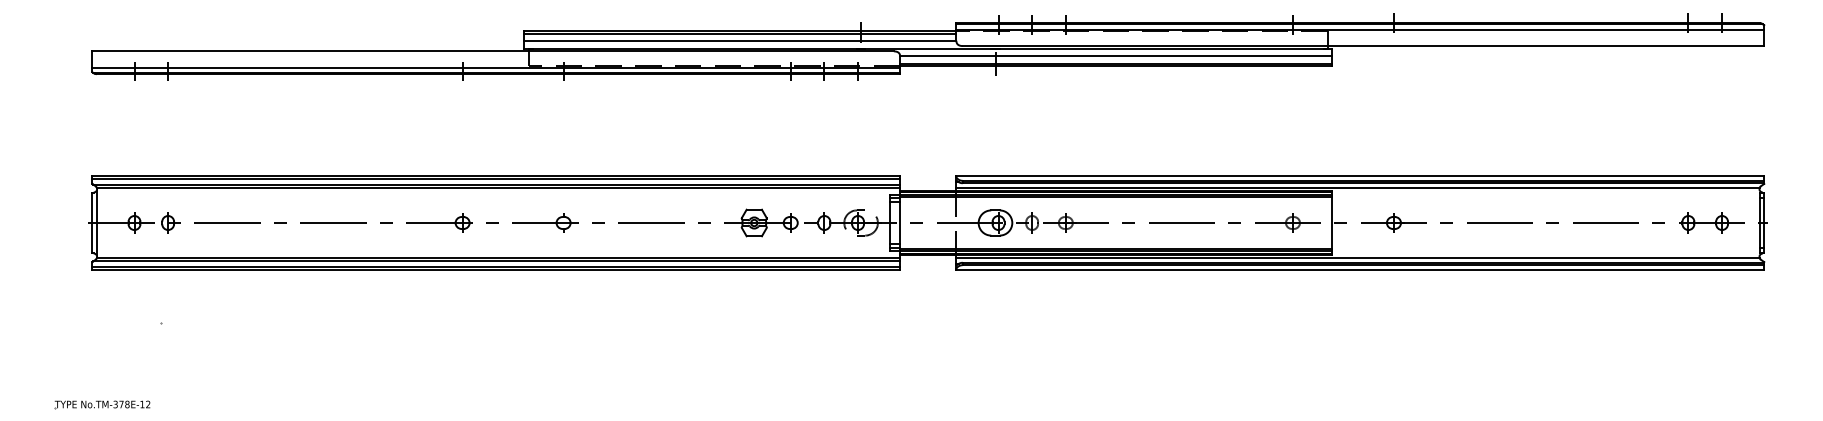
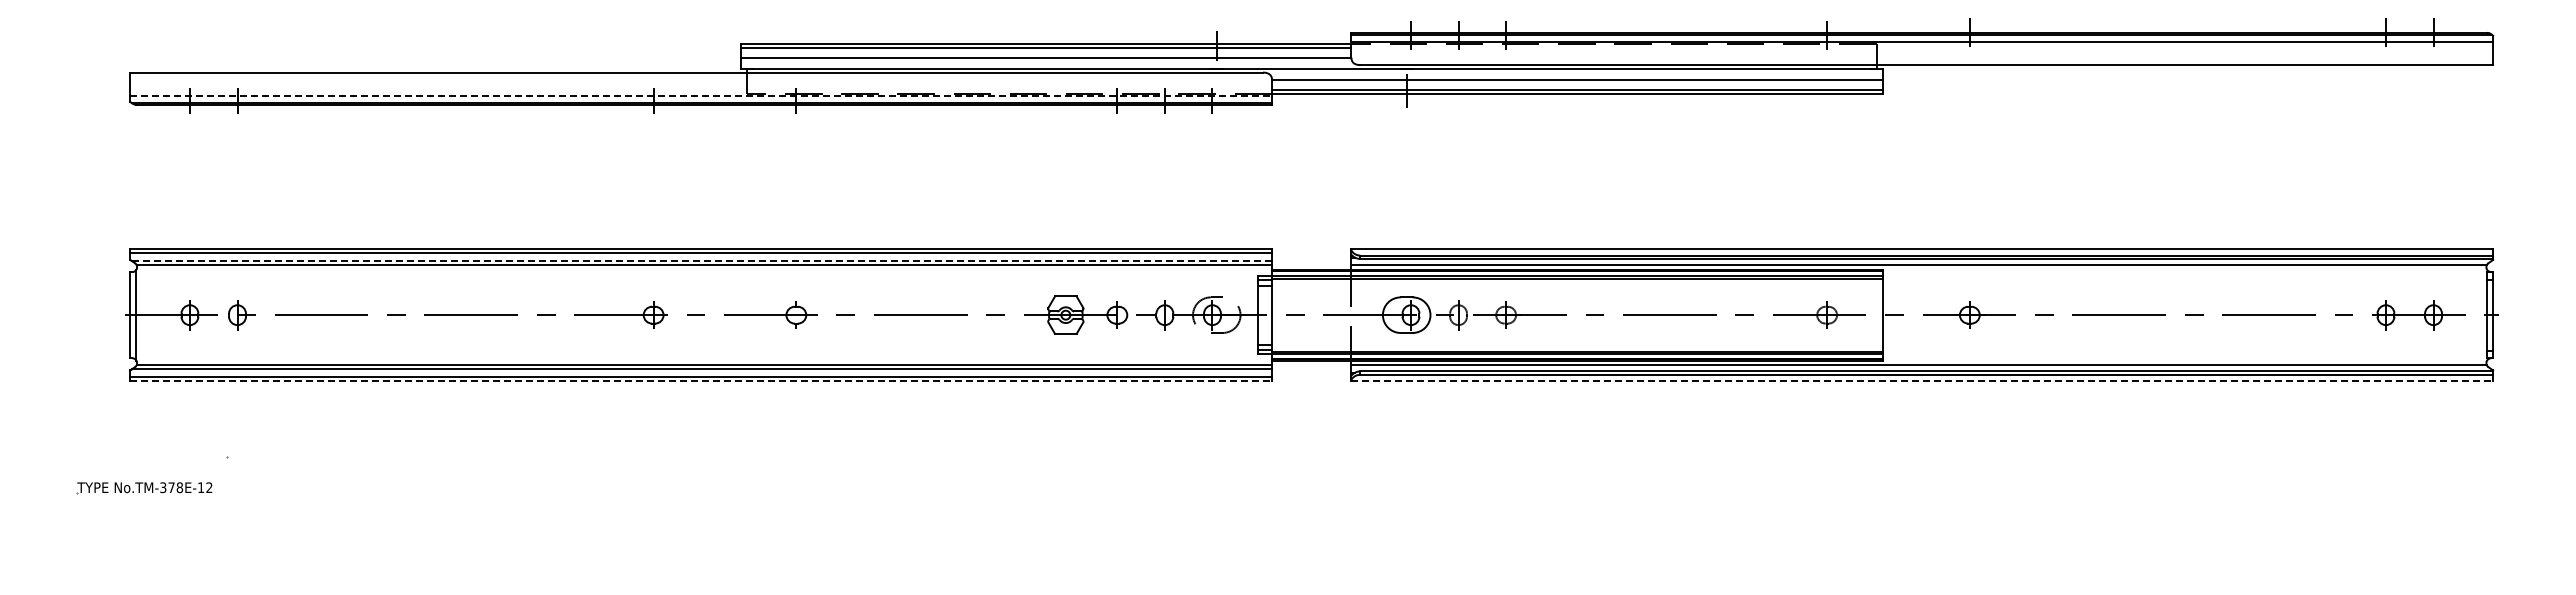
line: (496, 67) -> (701, 95), solid -> dashed
line: (497, 184) -> (702, 260), solid -> dashed
line: (496, 269) -> (701, 381), solid -> dashed
line: (1360, 269) -> (1922, 381), solid -> dashed
part: (102, 405) -> (144, 488), moved

